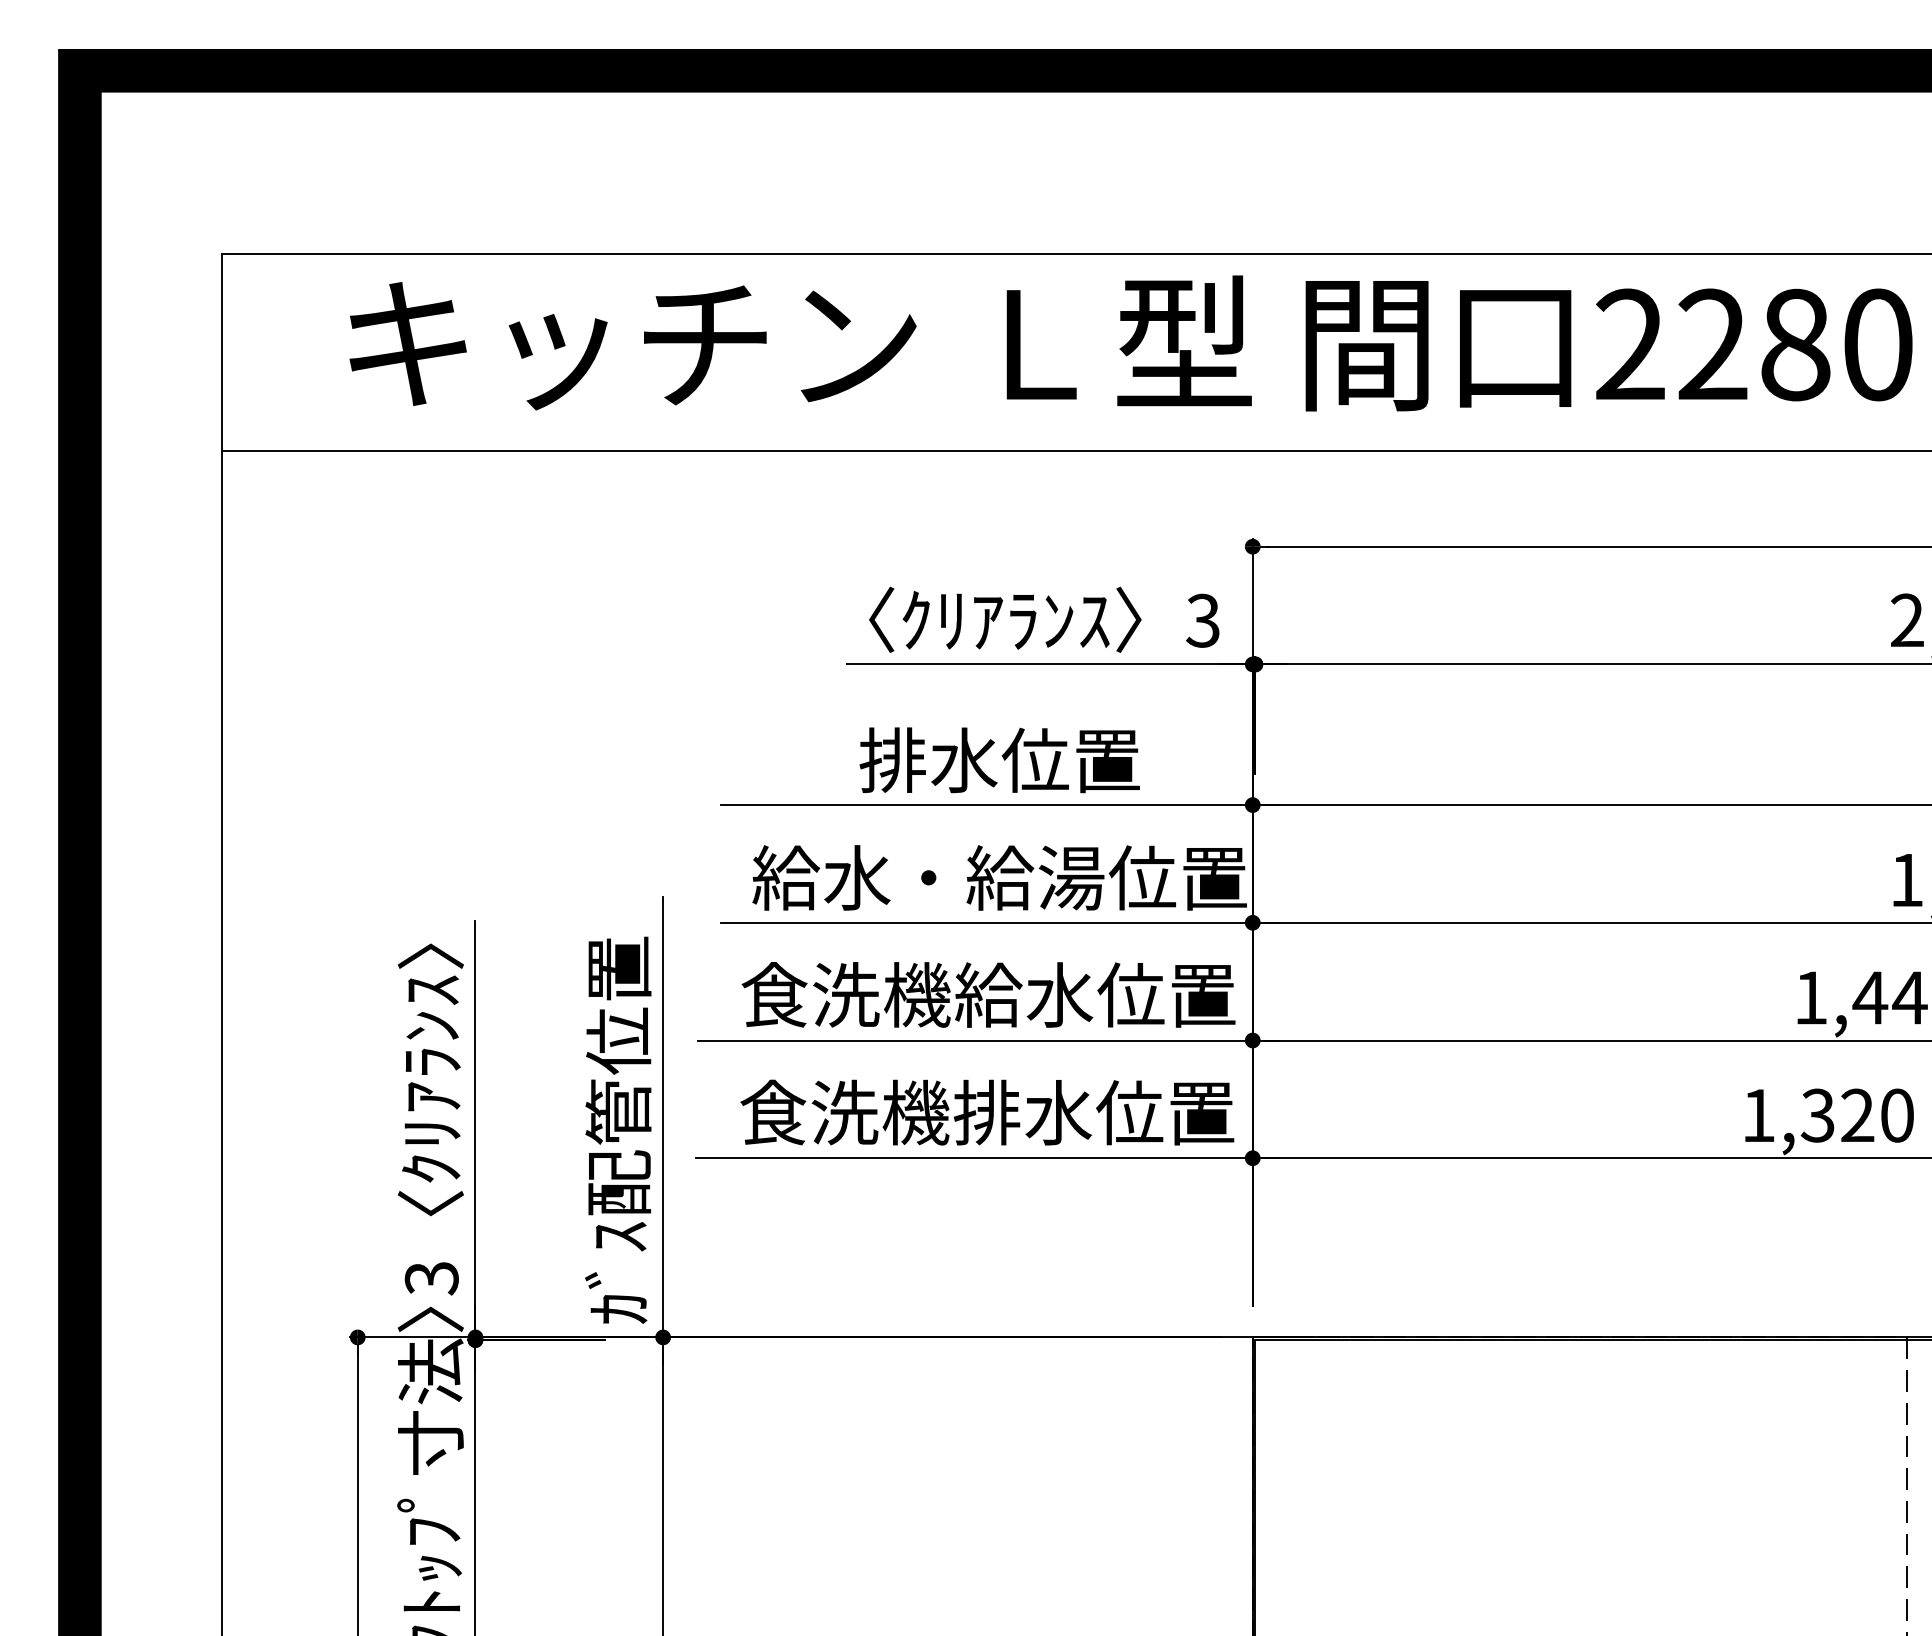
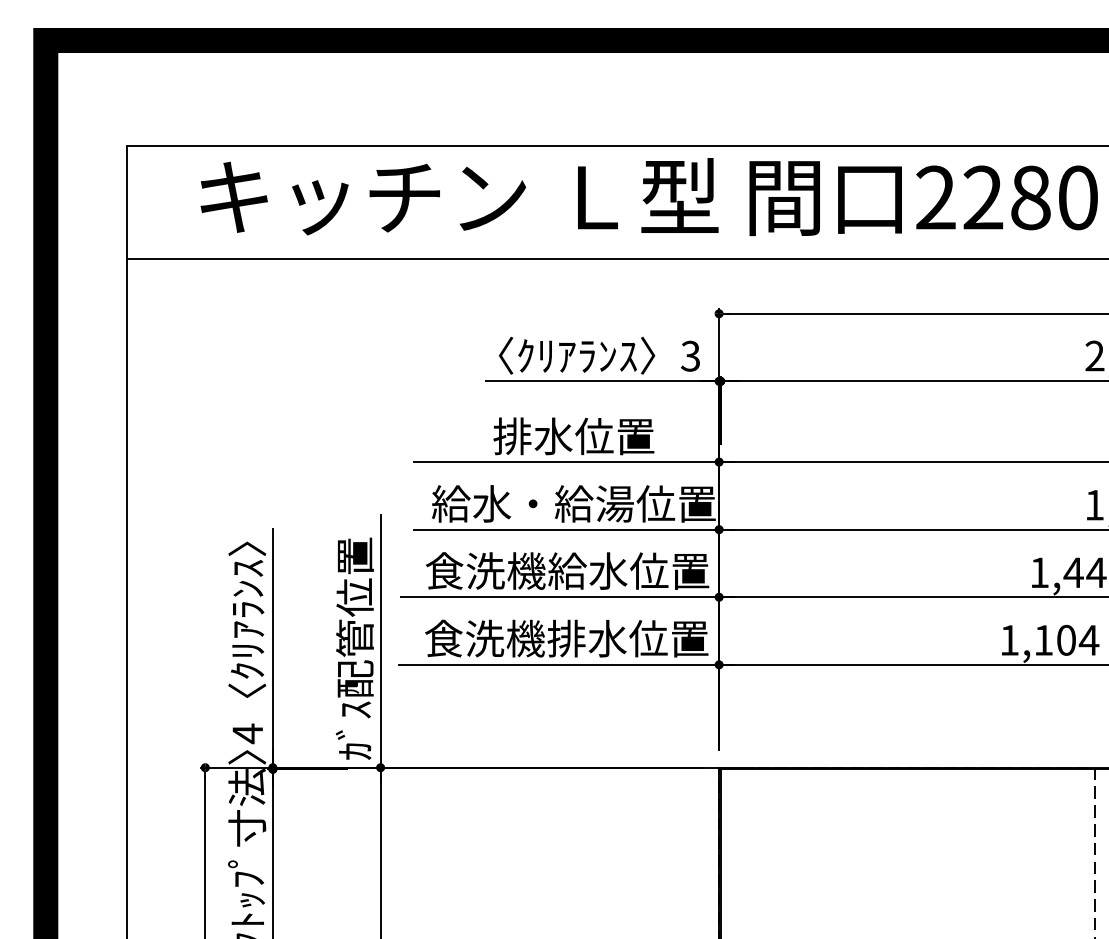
text: (1857, 1114) -> (1066, 639), 1,320 -> 1,104
text: (431, 1277) -> (247, 733), 3 -> 4

